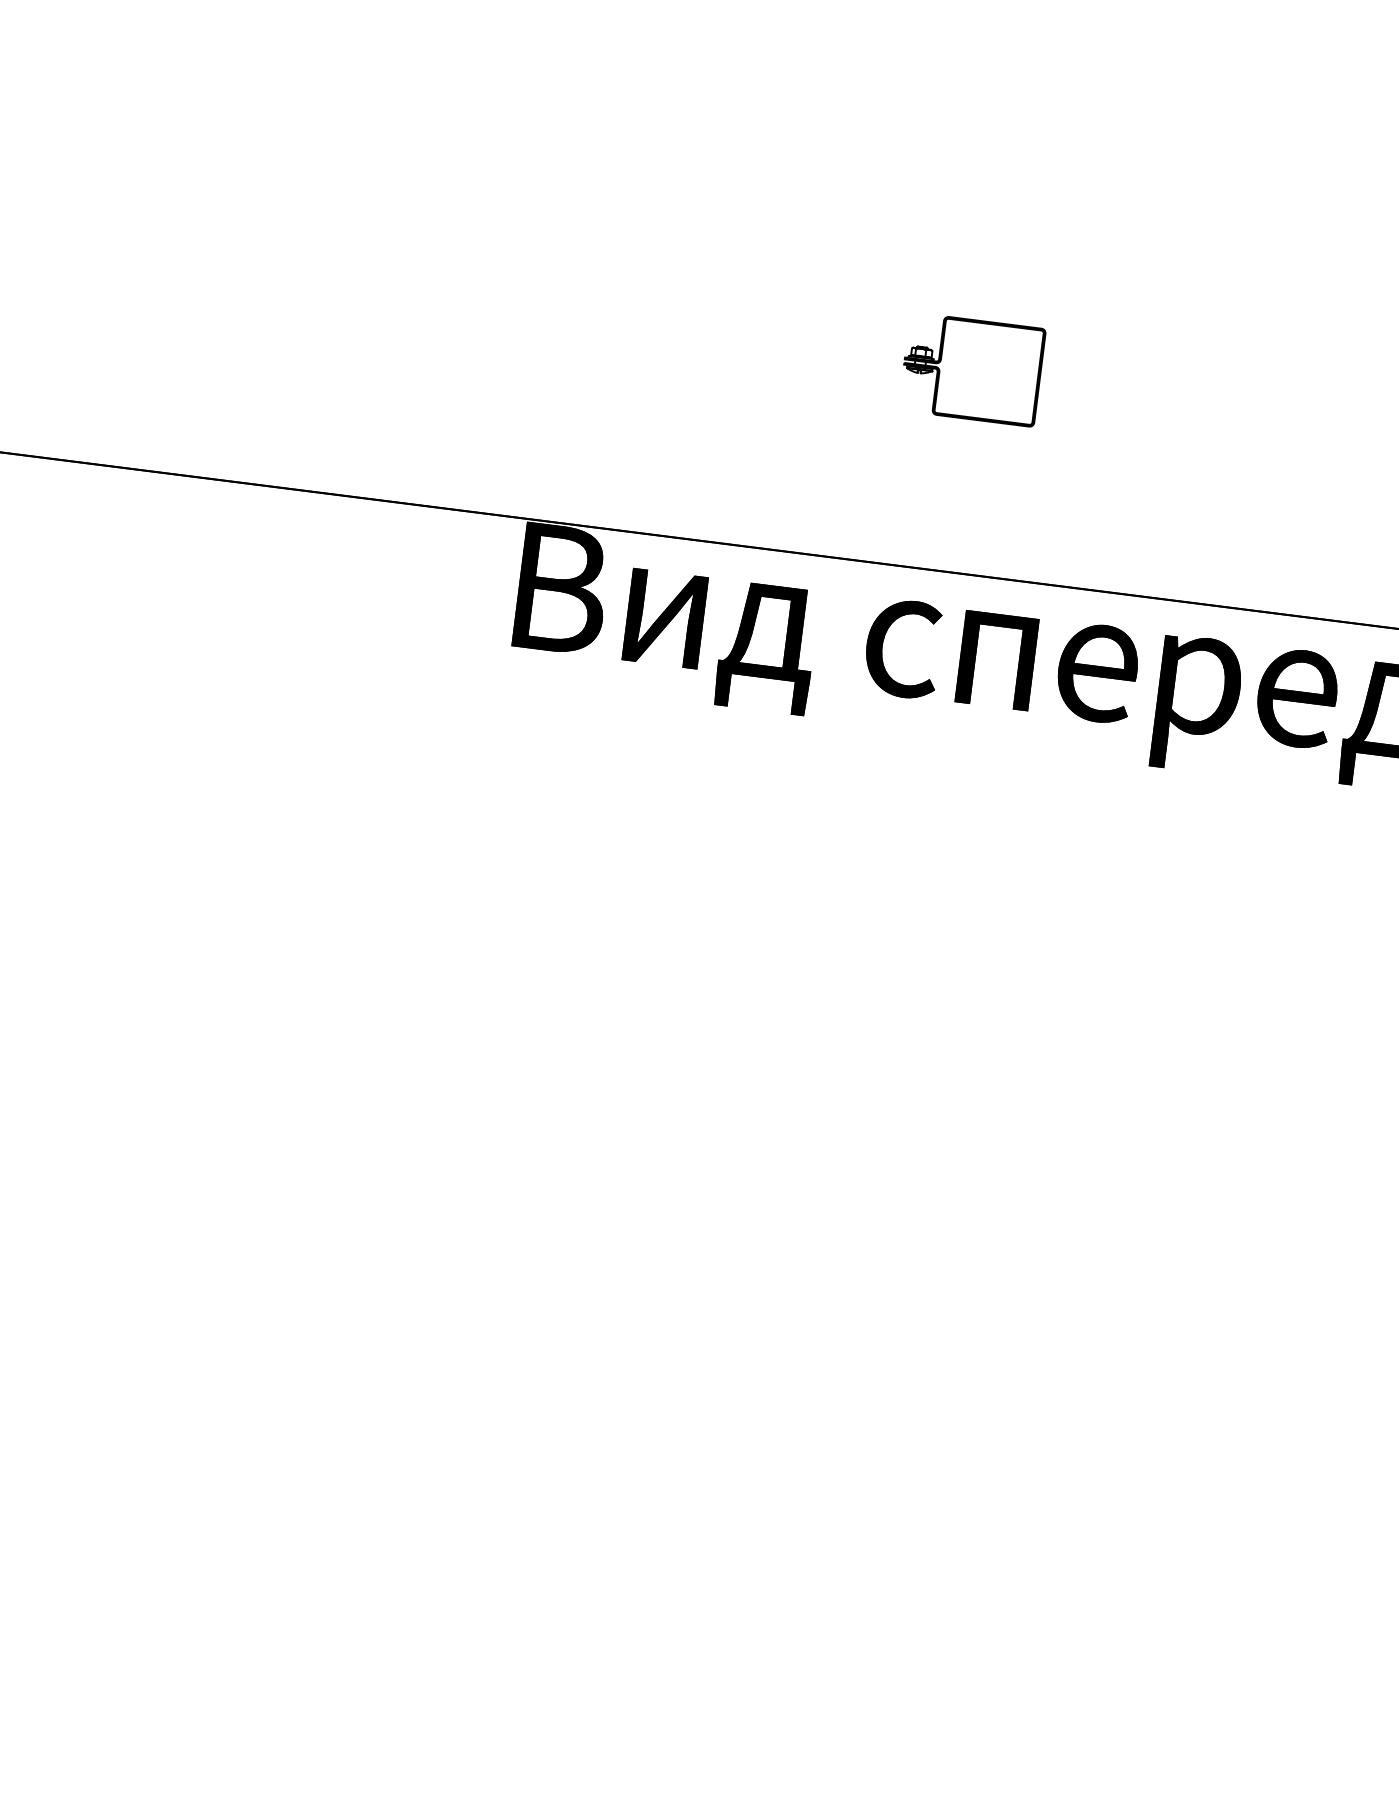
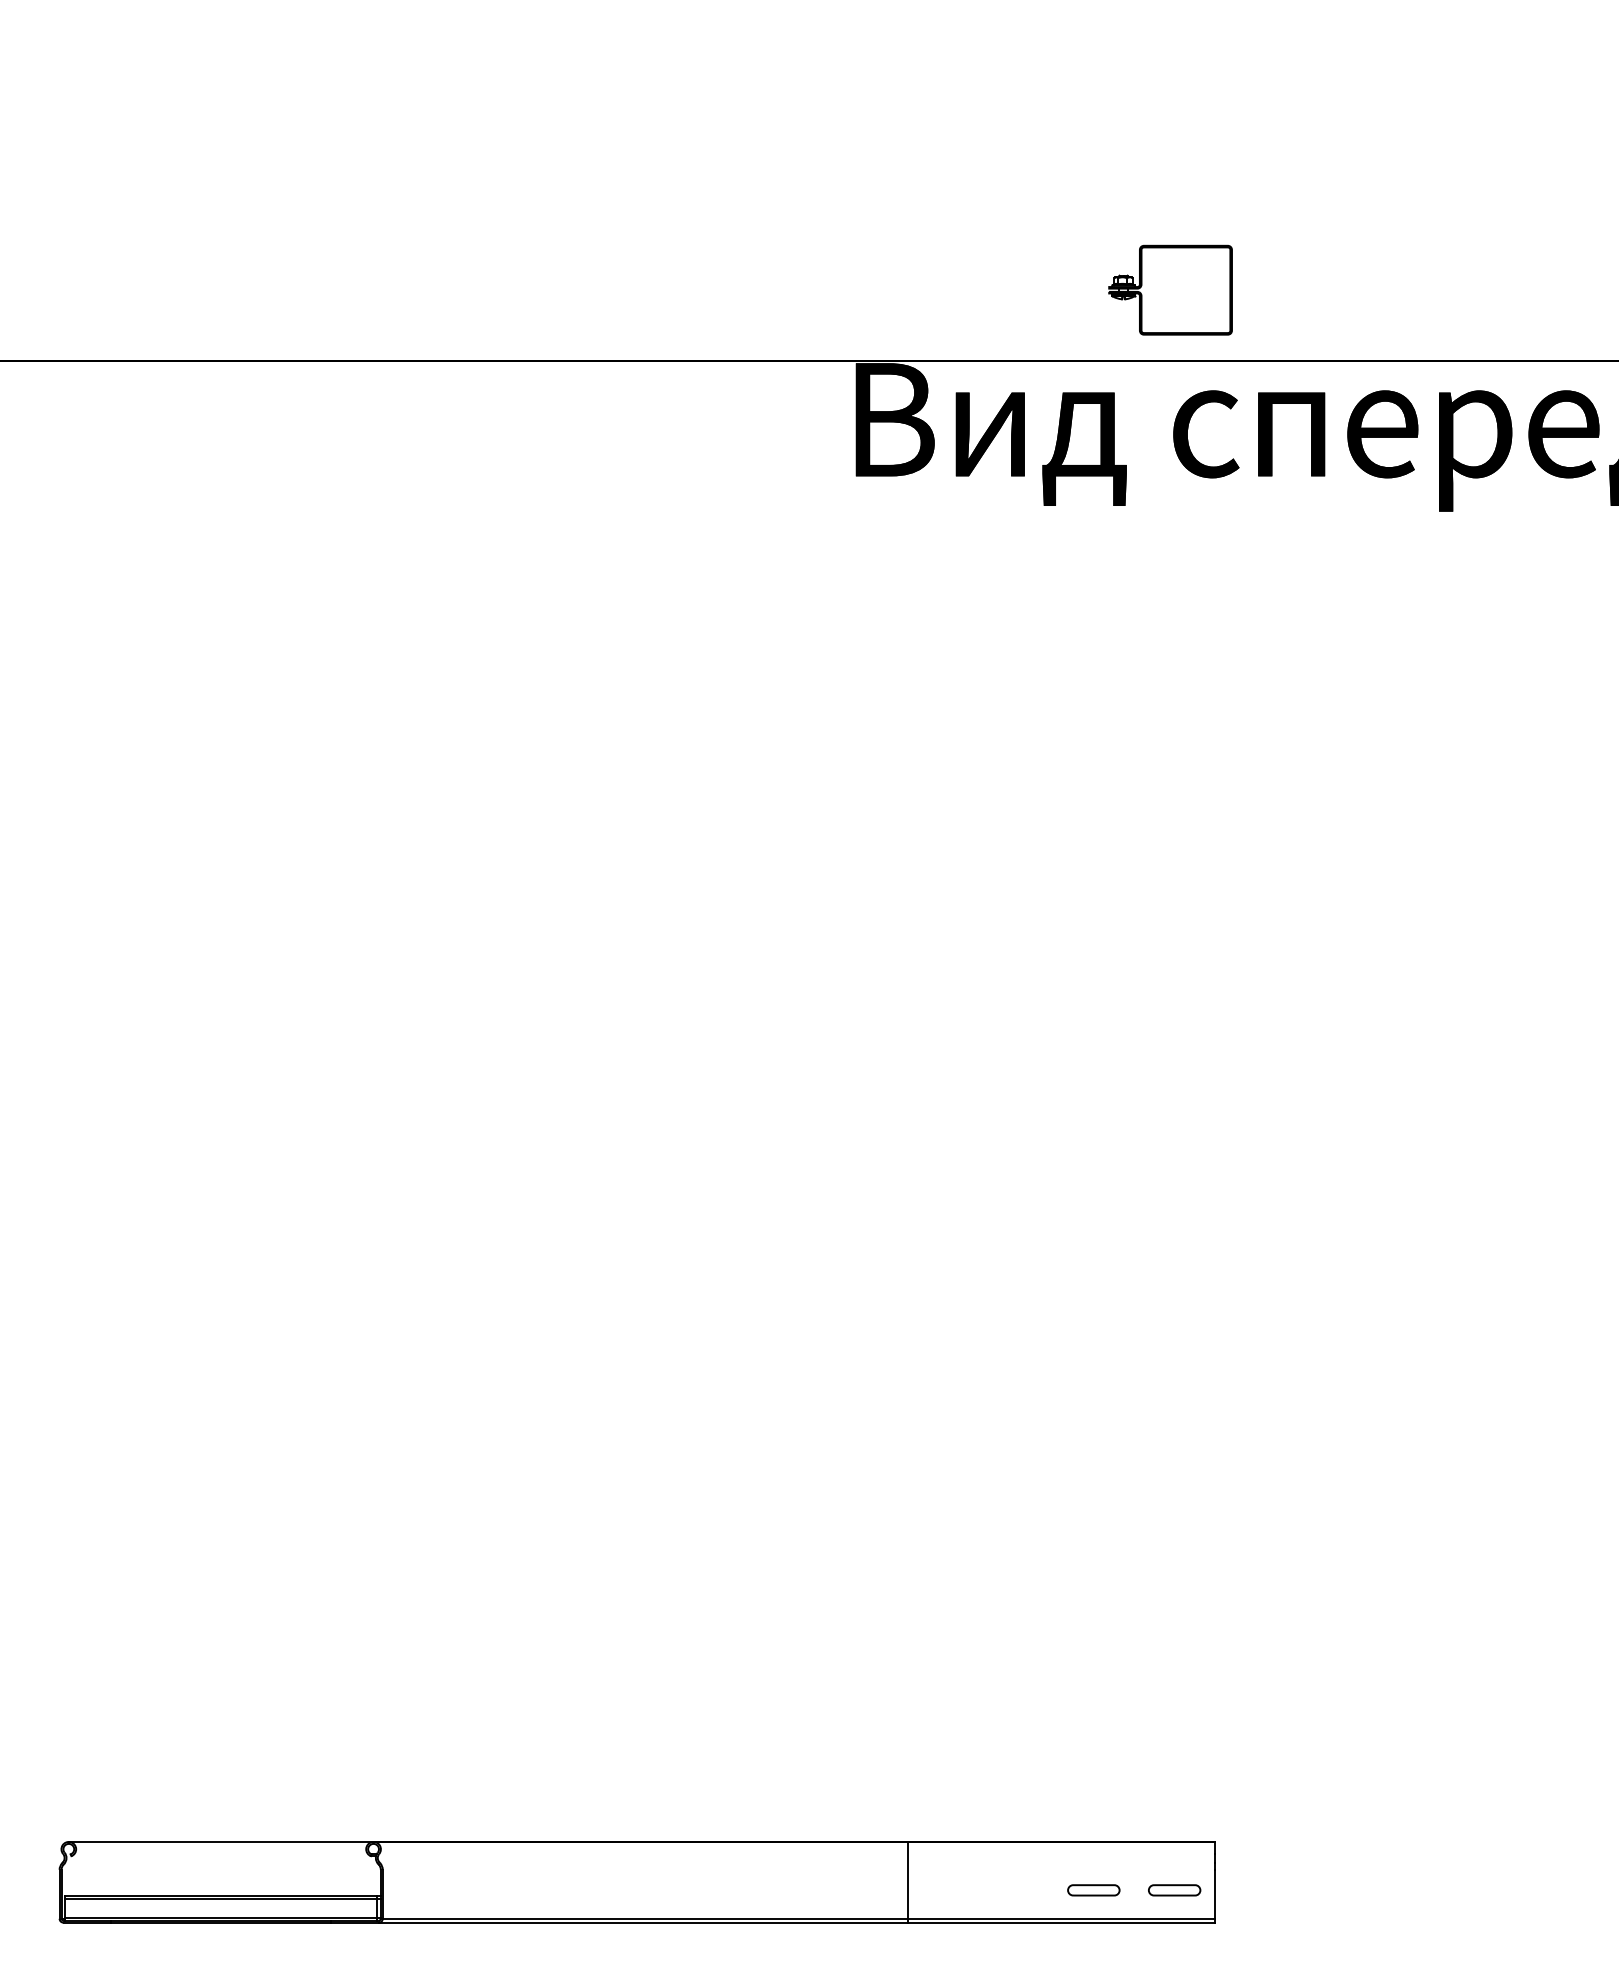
part: (972, 368) -> (1170, 289), moved

